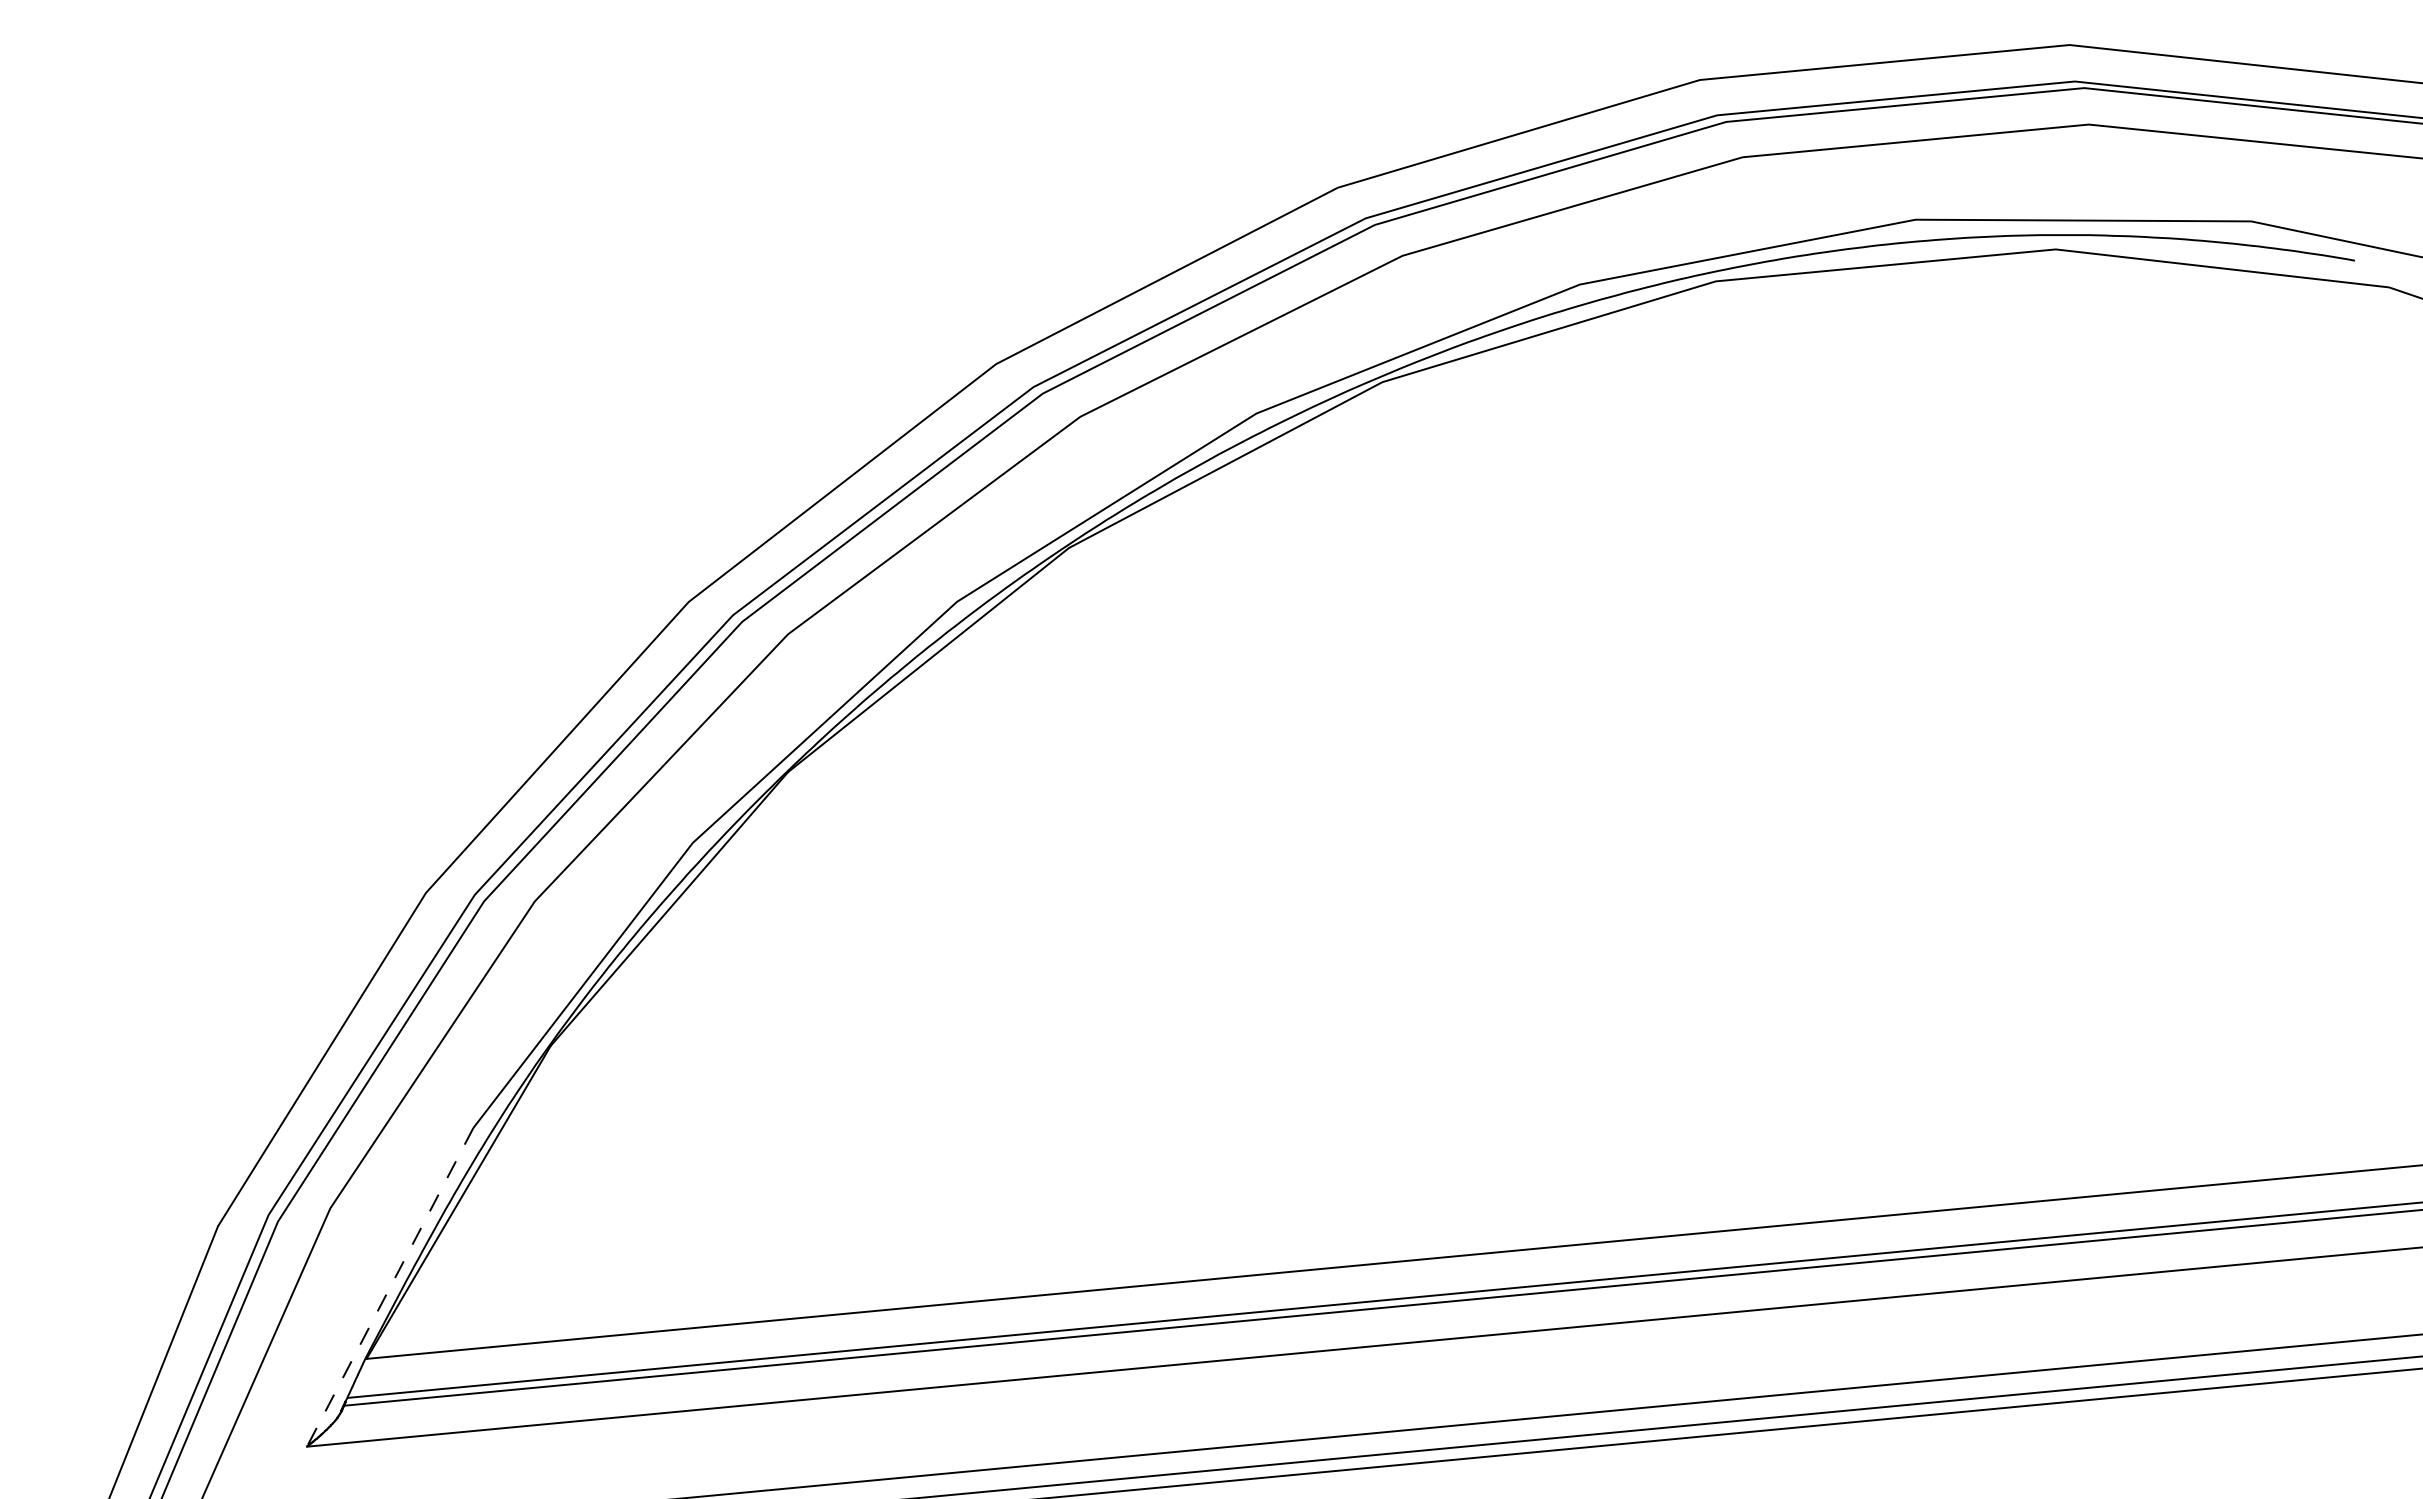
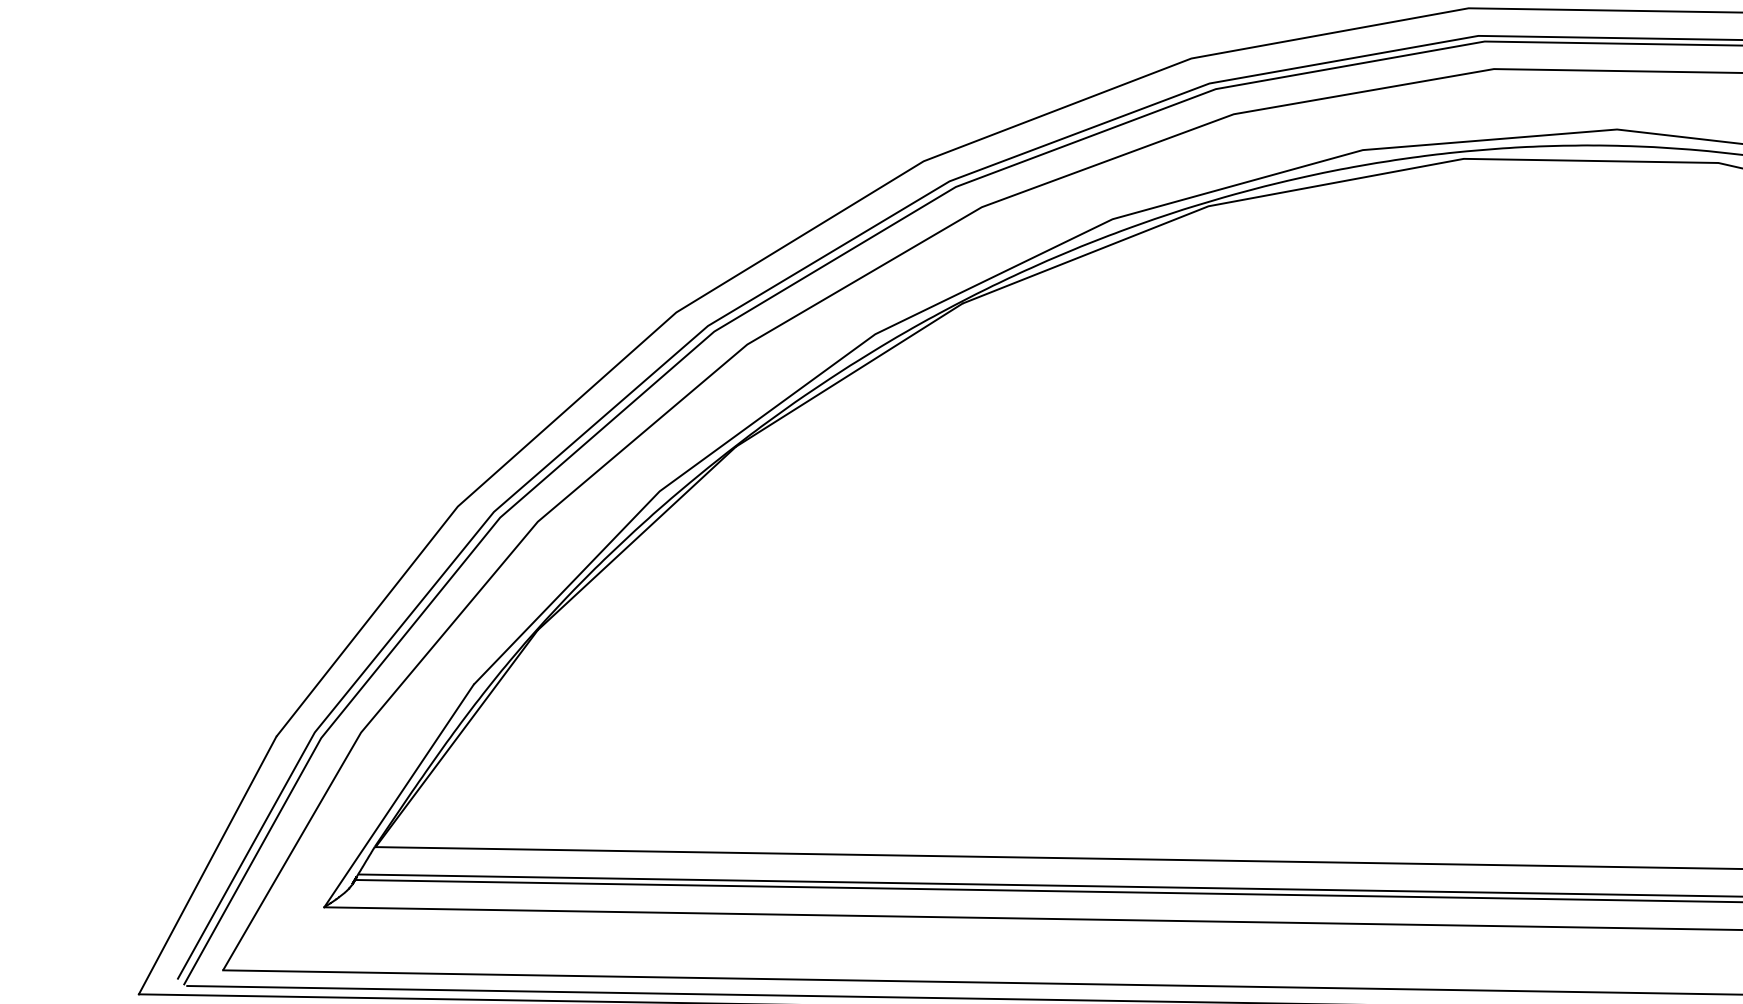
line: (390, 1287) -> (399, 796), dashed -> solid

